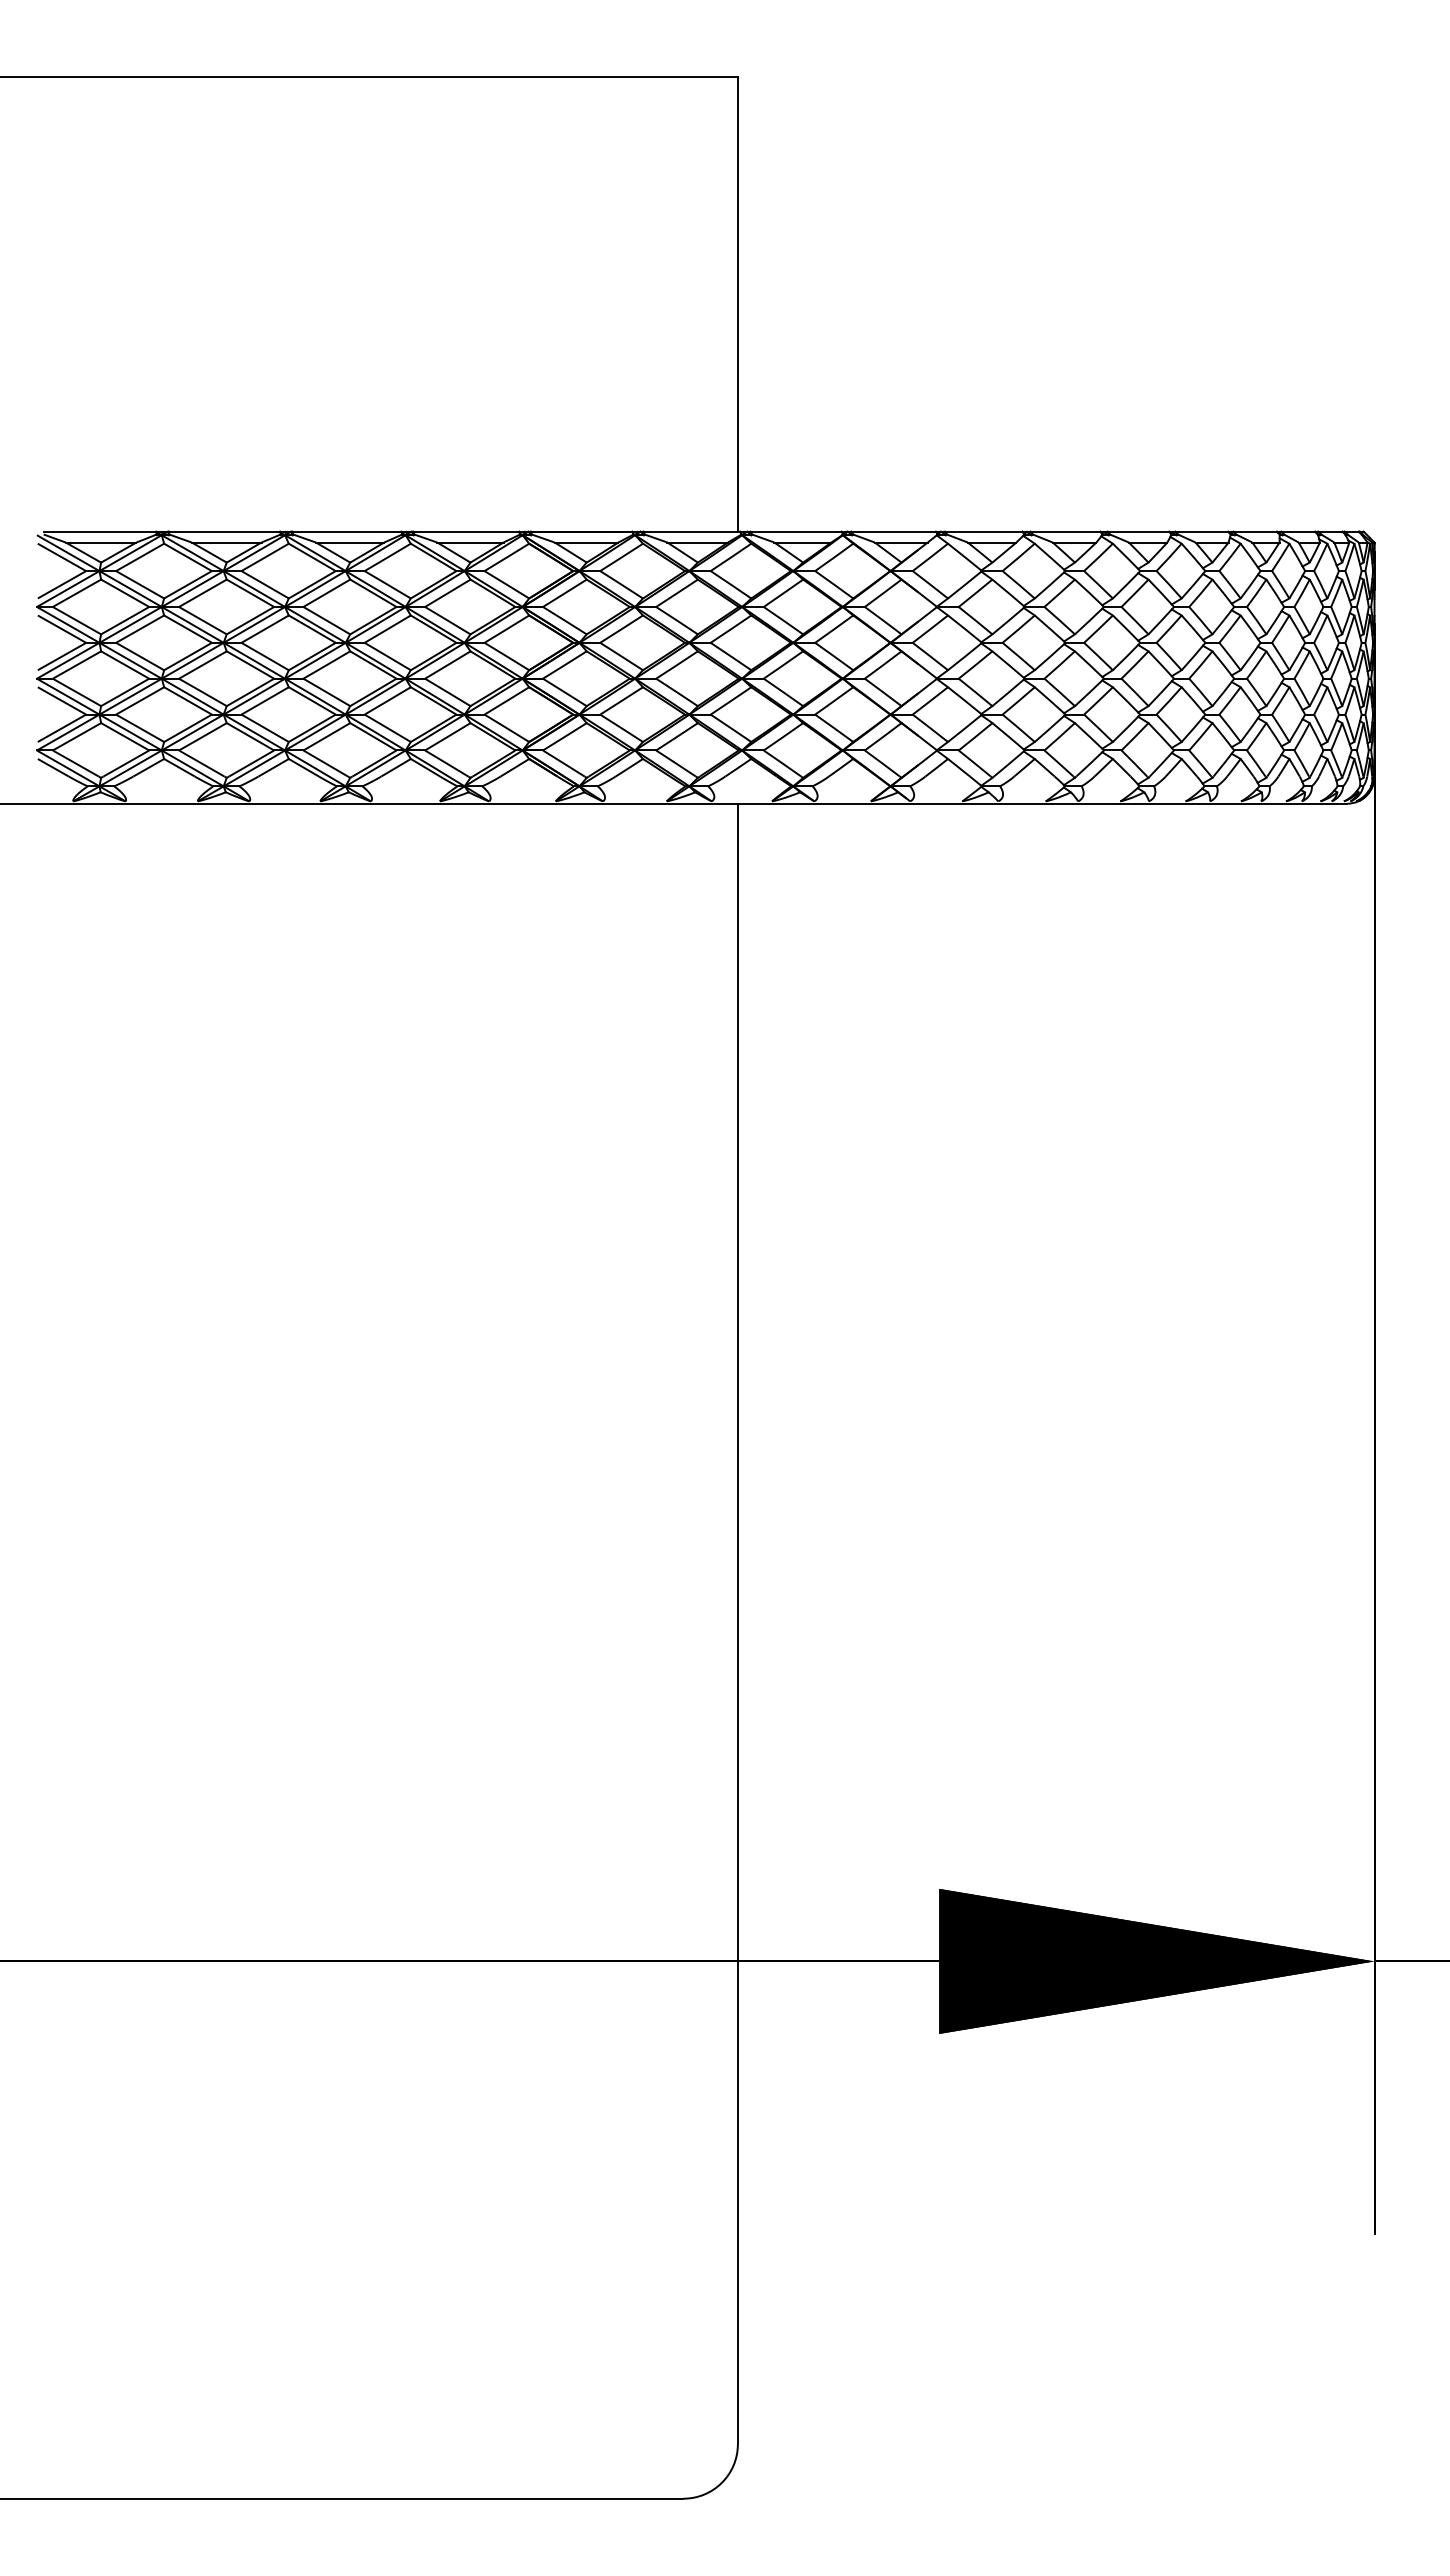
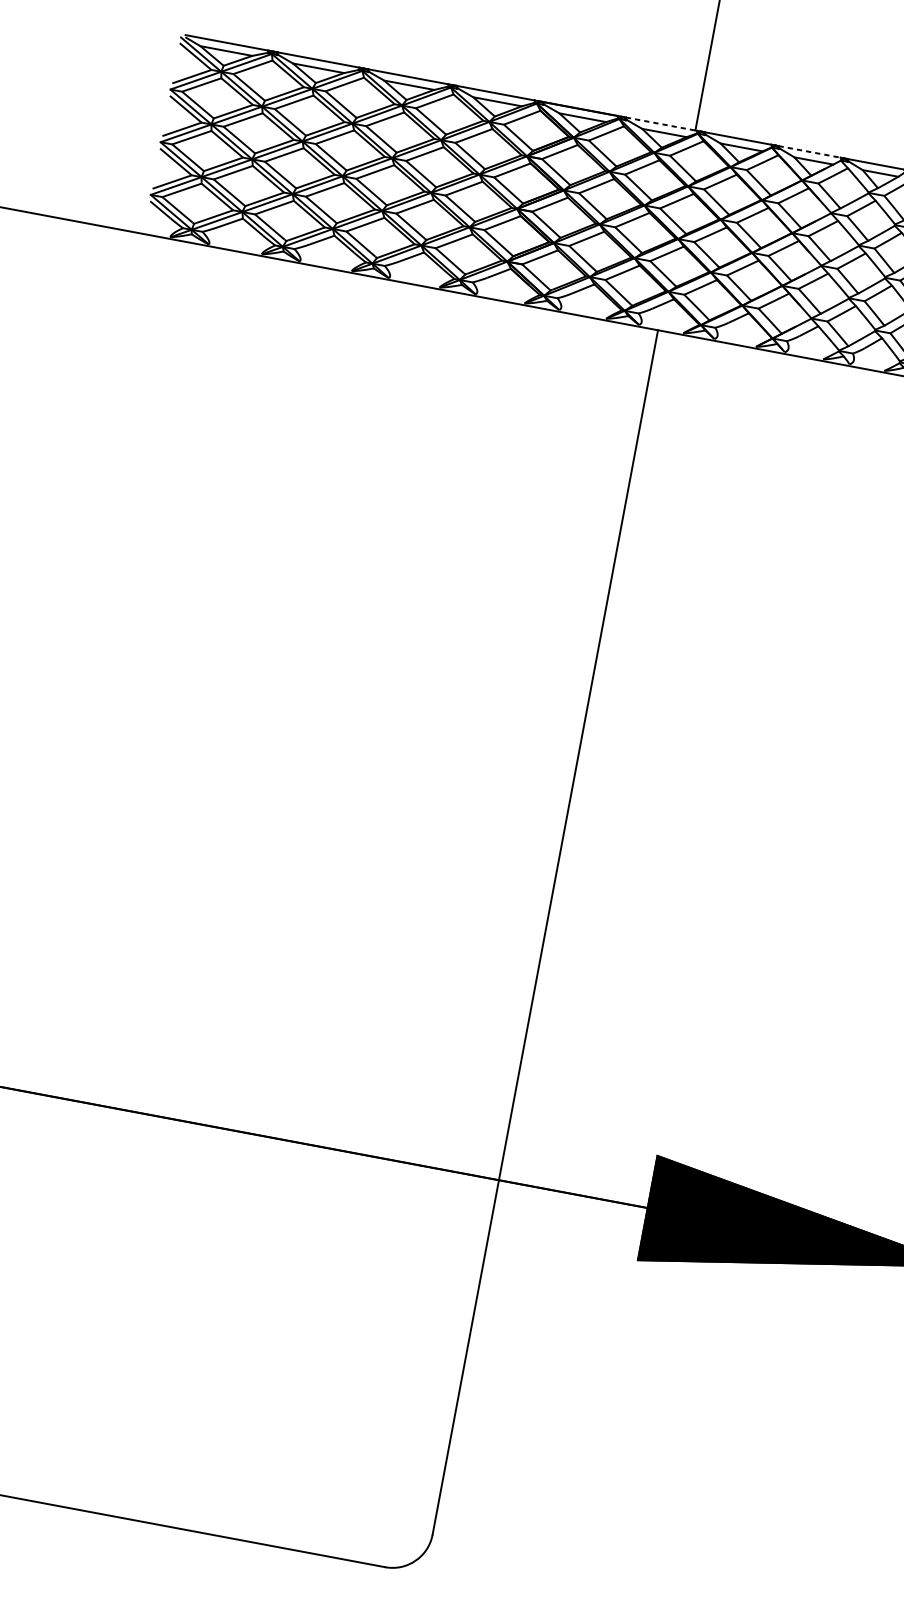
line: (692, 531) -> (662, 124), solid -> dashed
line: (894, 531) -> (810, 151), solid -> dashed

